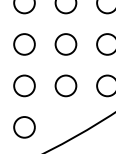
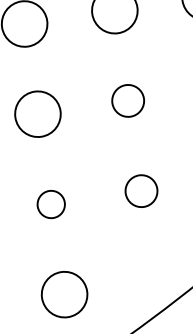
circle: (65, 44) -> (127, 101), size x0.7
circle: (24, 85) -> (51, 203), size x0.6
circle: (65, 85) -> (140, 190), size x0.7

